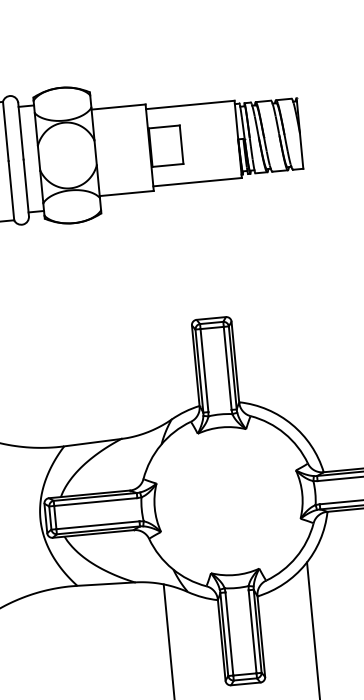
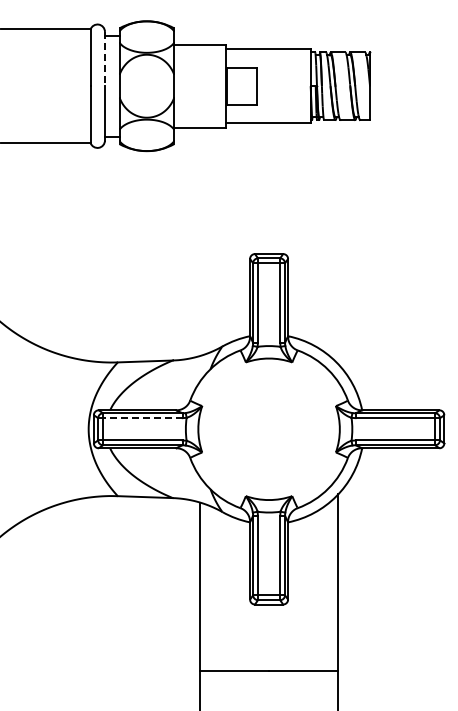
line: (20, 131) -> (104, 59), solid -> dashed
line: (95, 502) -> (142, 418), solid -> dashed

